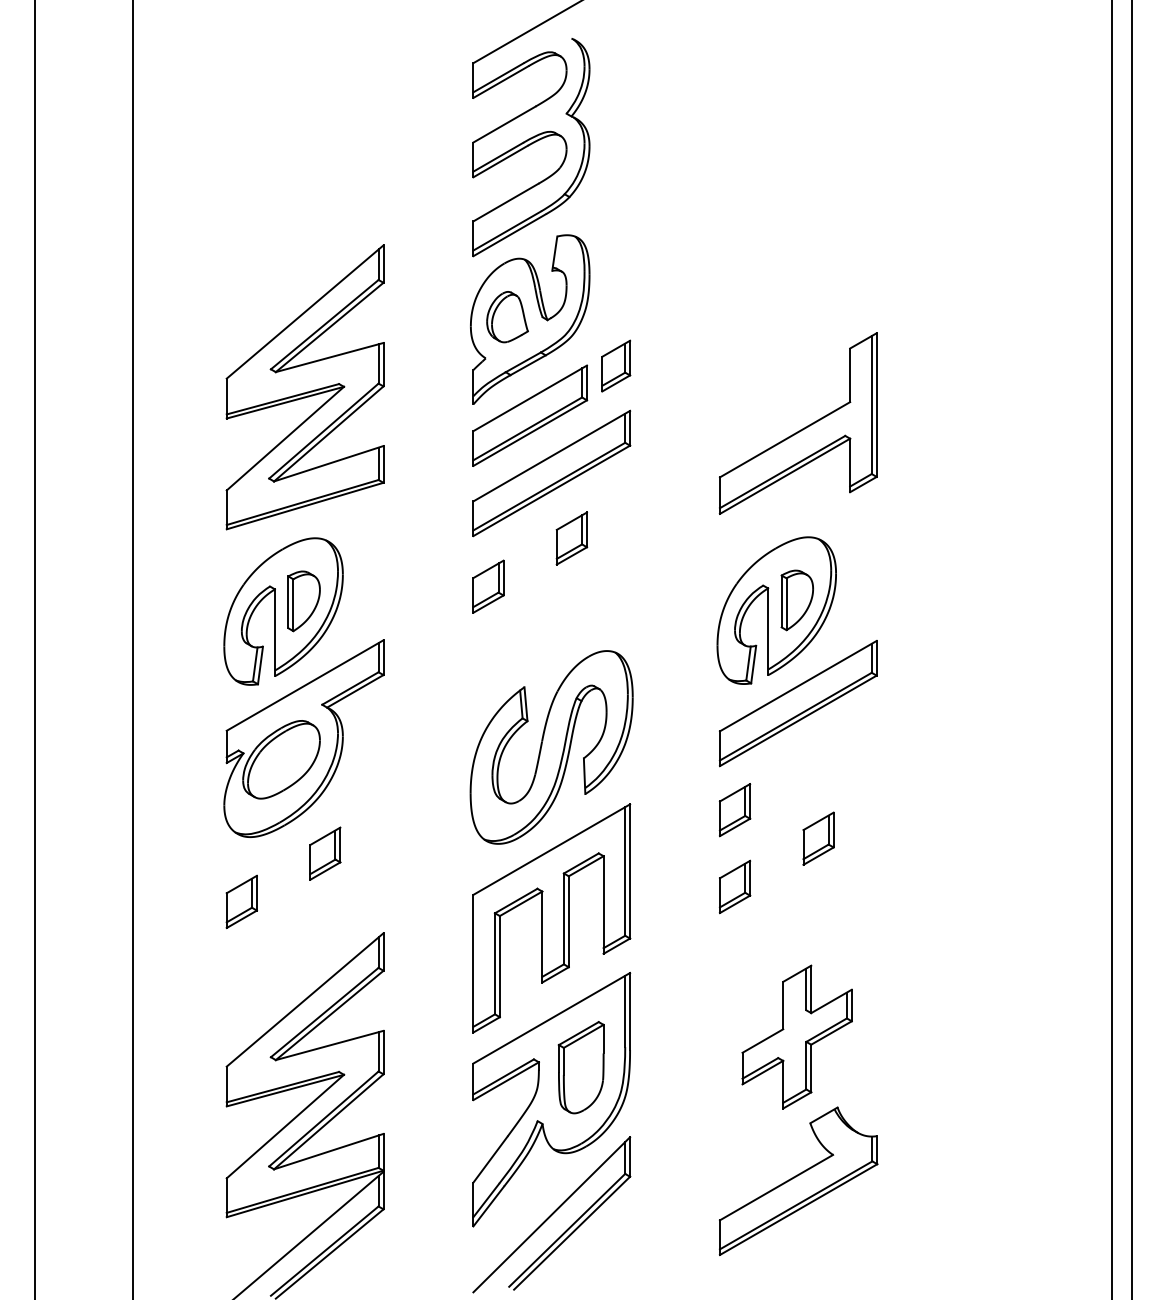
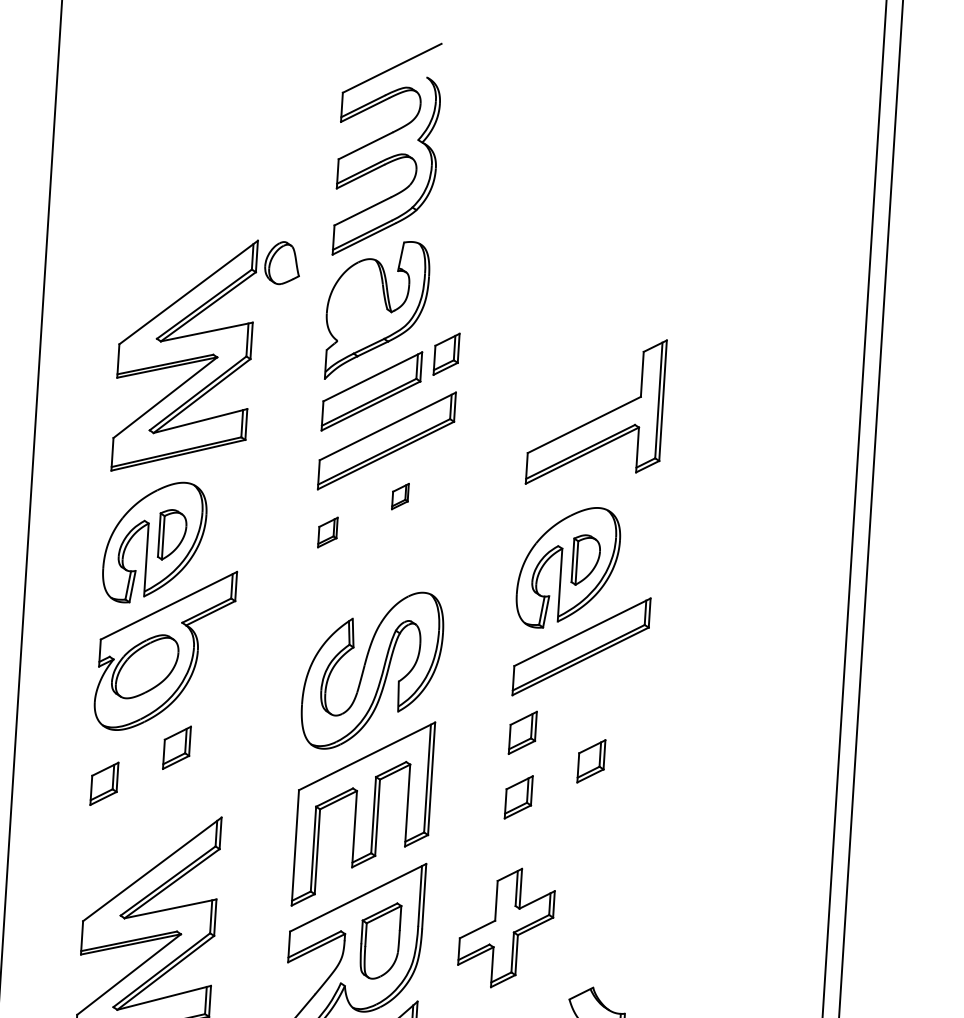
part: (507, 317) -> (282, 263), moved
part: (571, 538) -> (400, 496), size x0.6
part: (488, 586) -> (327, 532), size x0.7
part: (796, 1036) -> (505, 927), moved

